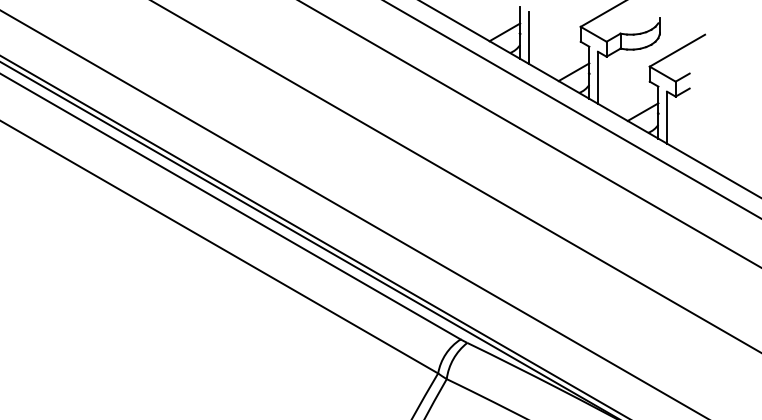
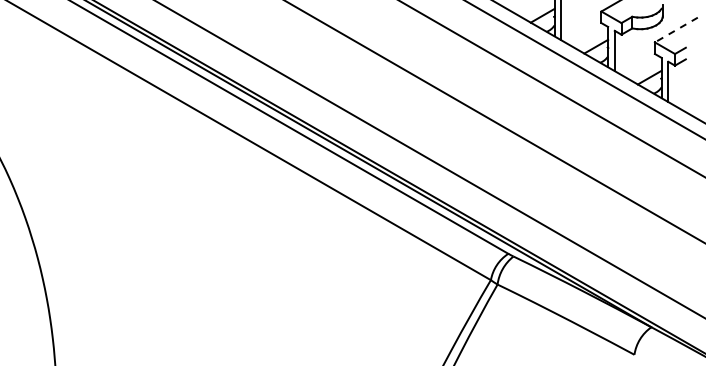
line: (677, 51) -> (676, 30), solid -> dashed

